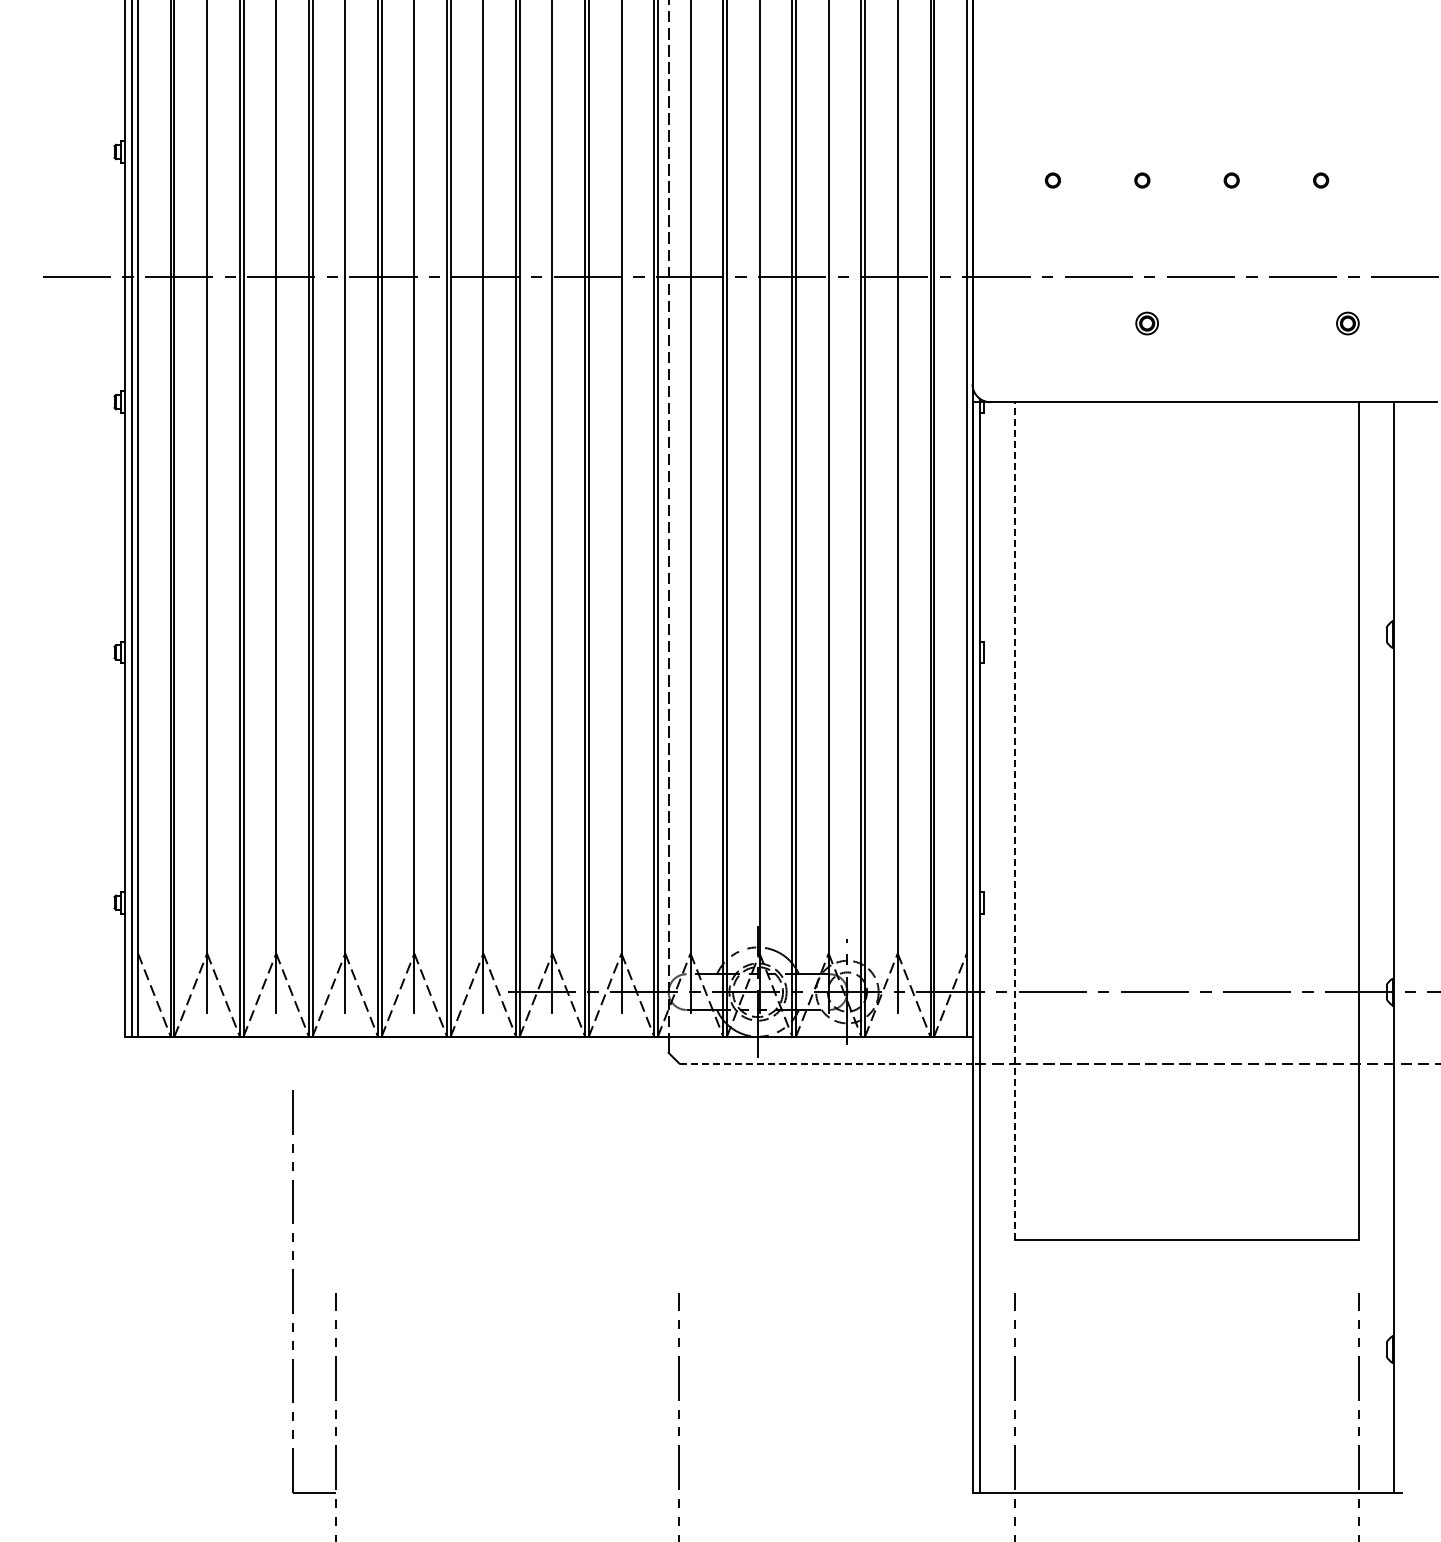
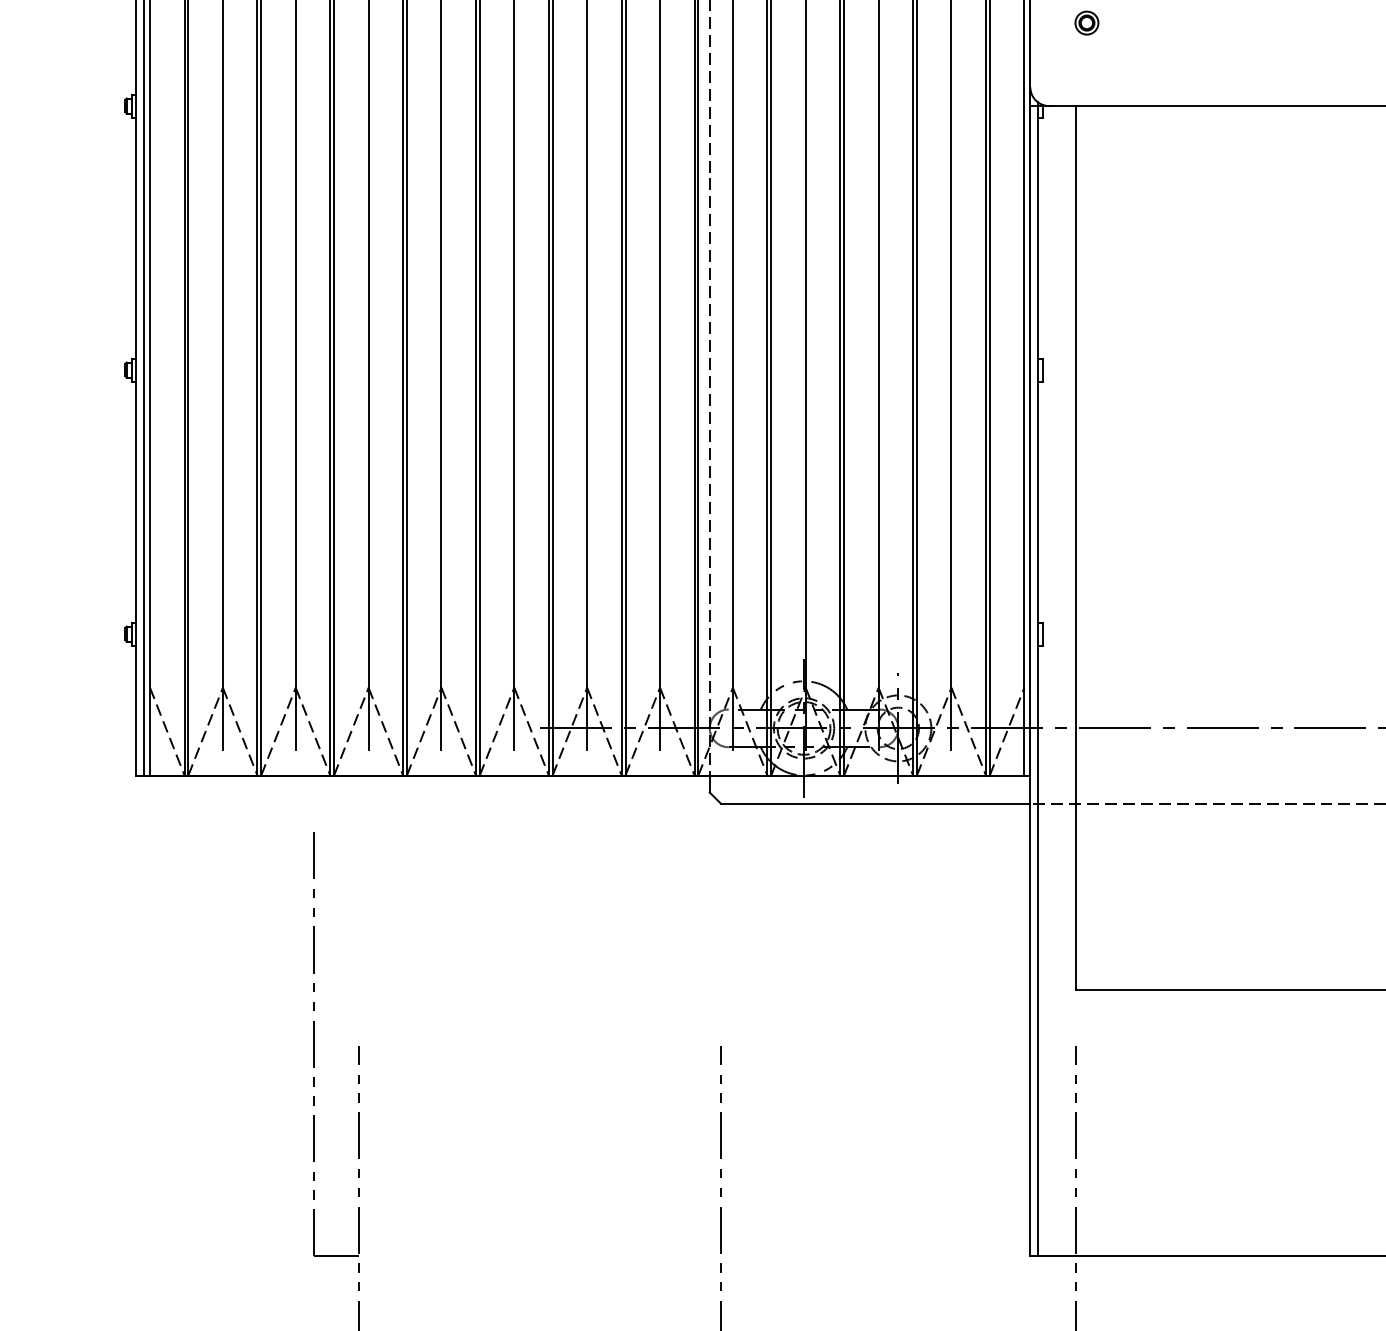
part: (1146, 323) -> (1086, 23), moved
line: (1015, 820) -> (1075, 547), dashed -> solid
line: (825, 1063) -> (875, 803), dashed -> solid

